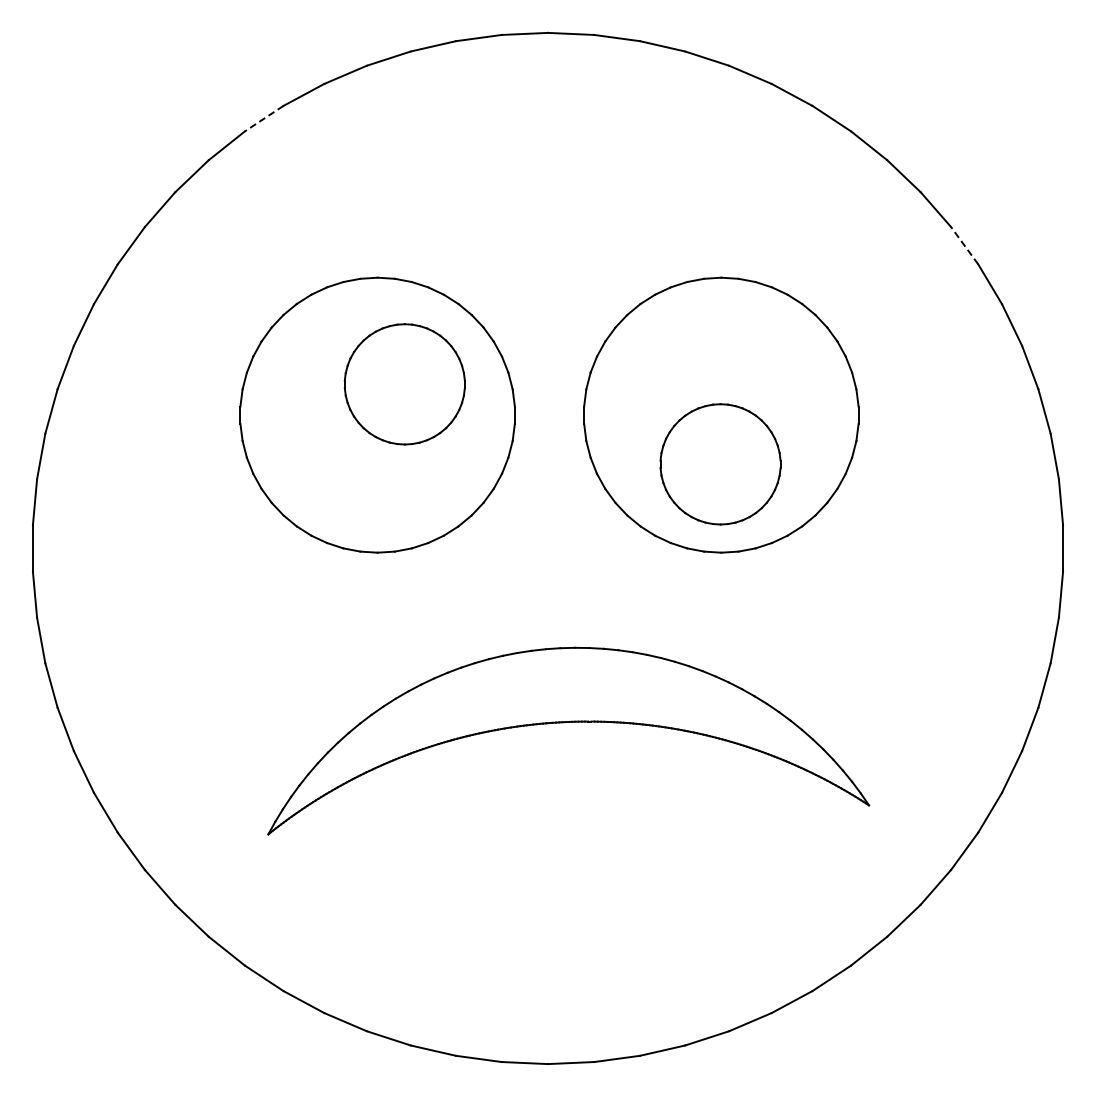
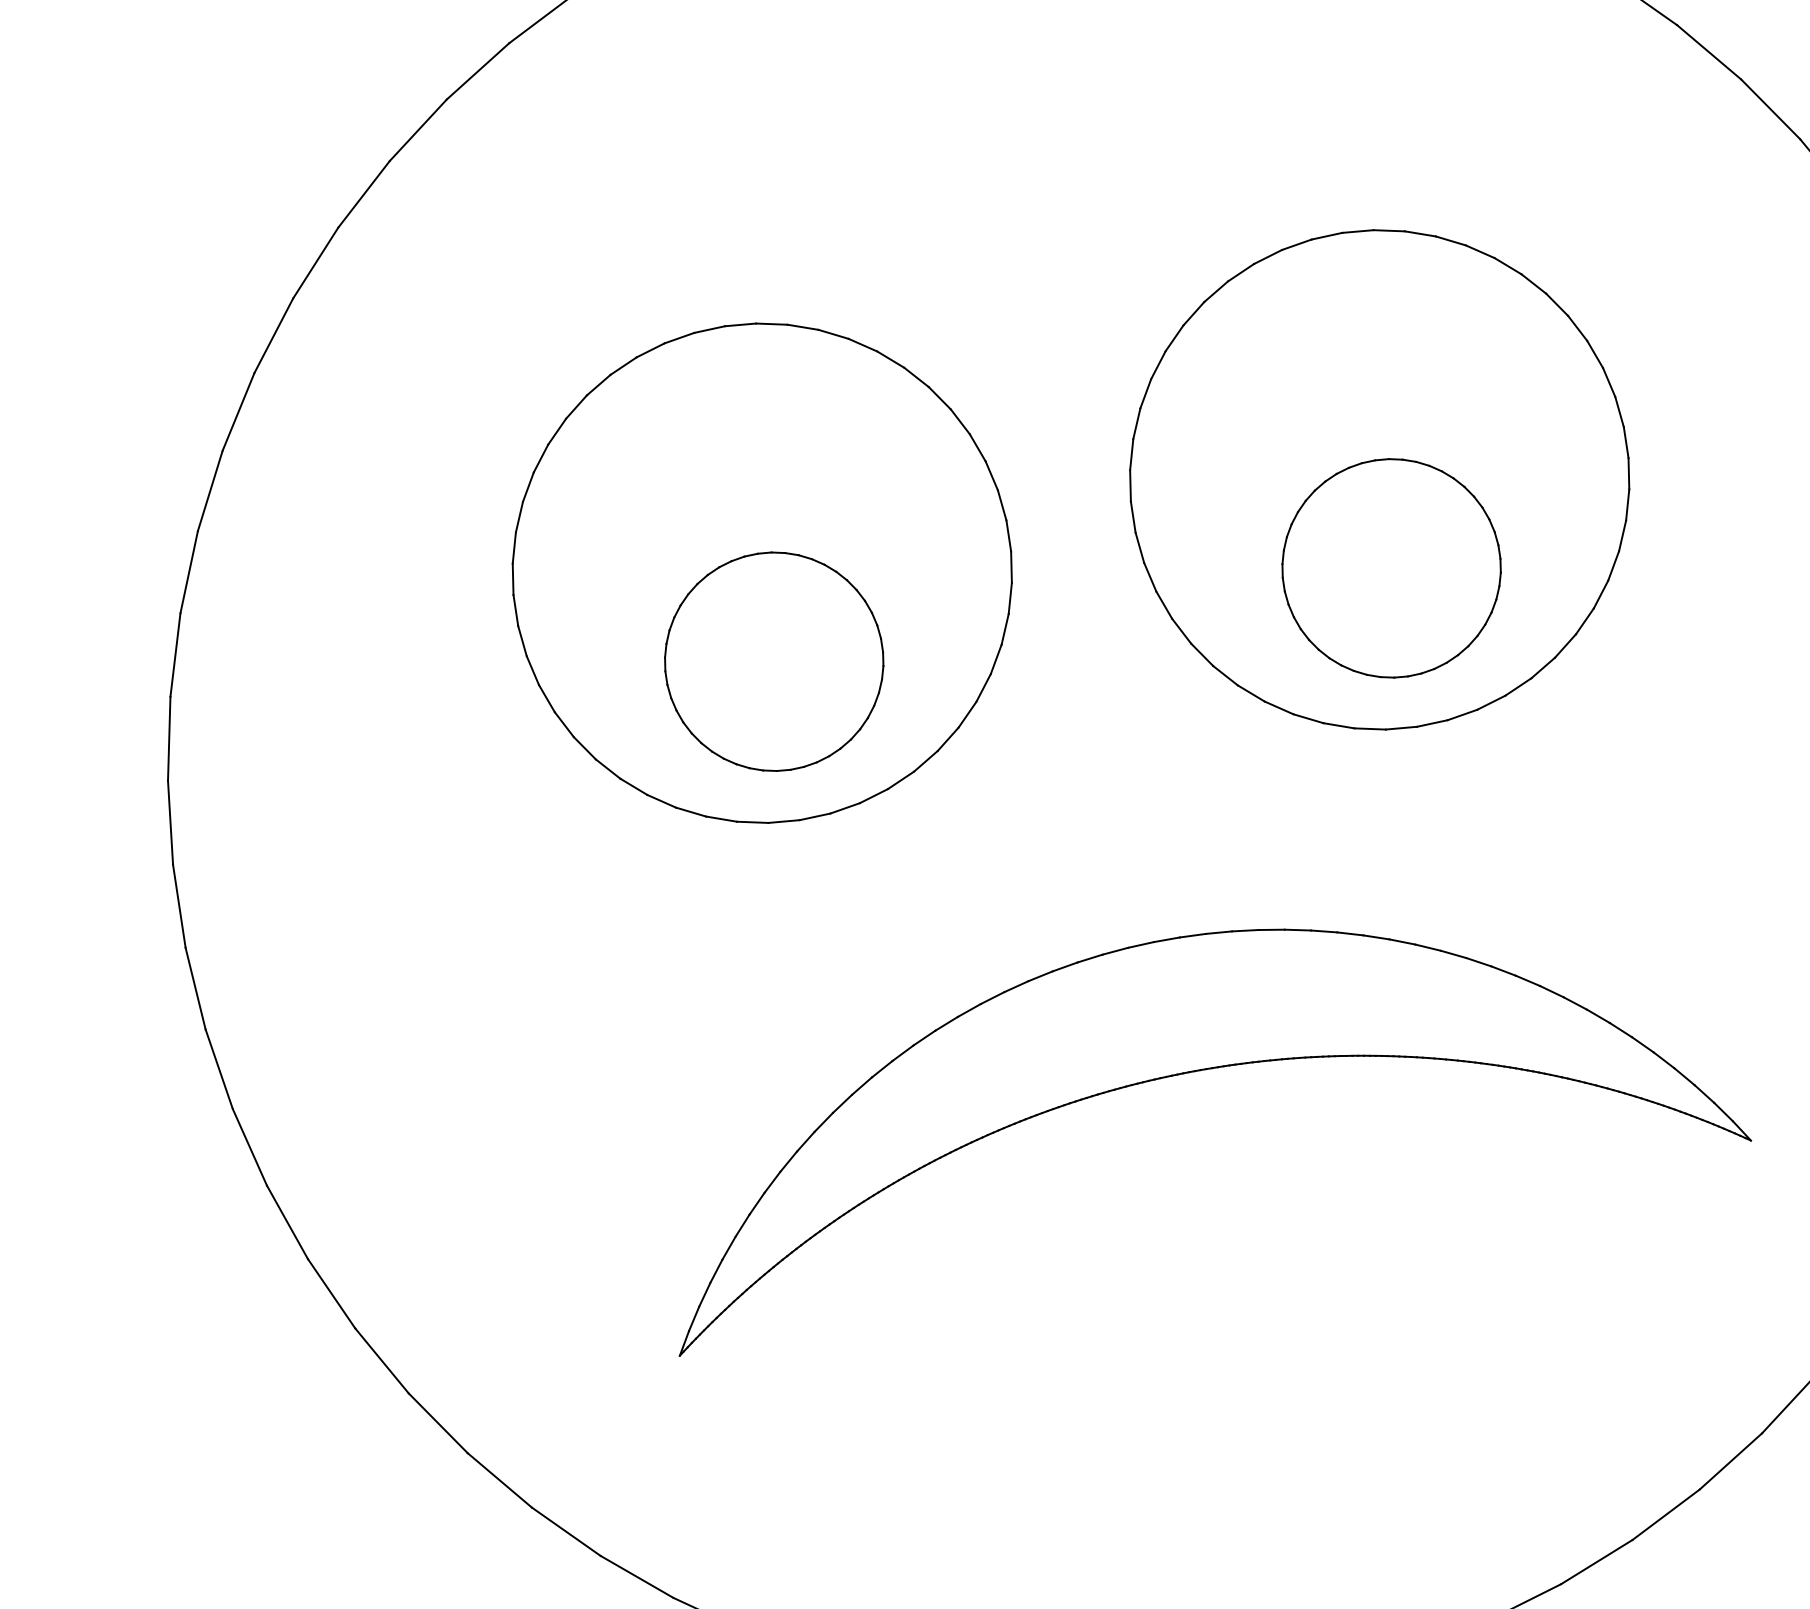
line: (263, 118) -> (476, 71), dashed -> solid
line: (964, 245) -> (1770, 108), dashed -> solid
part: (404, 384) -> (773, 662), moved

